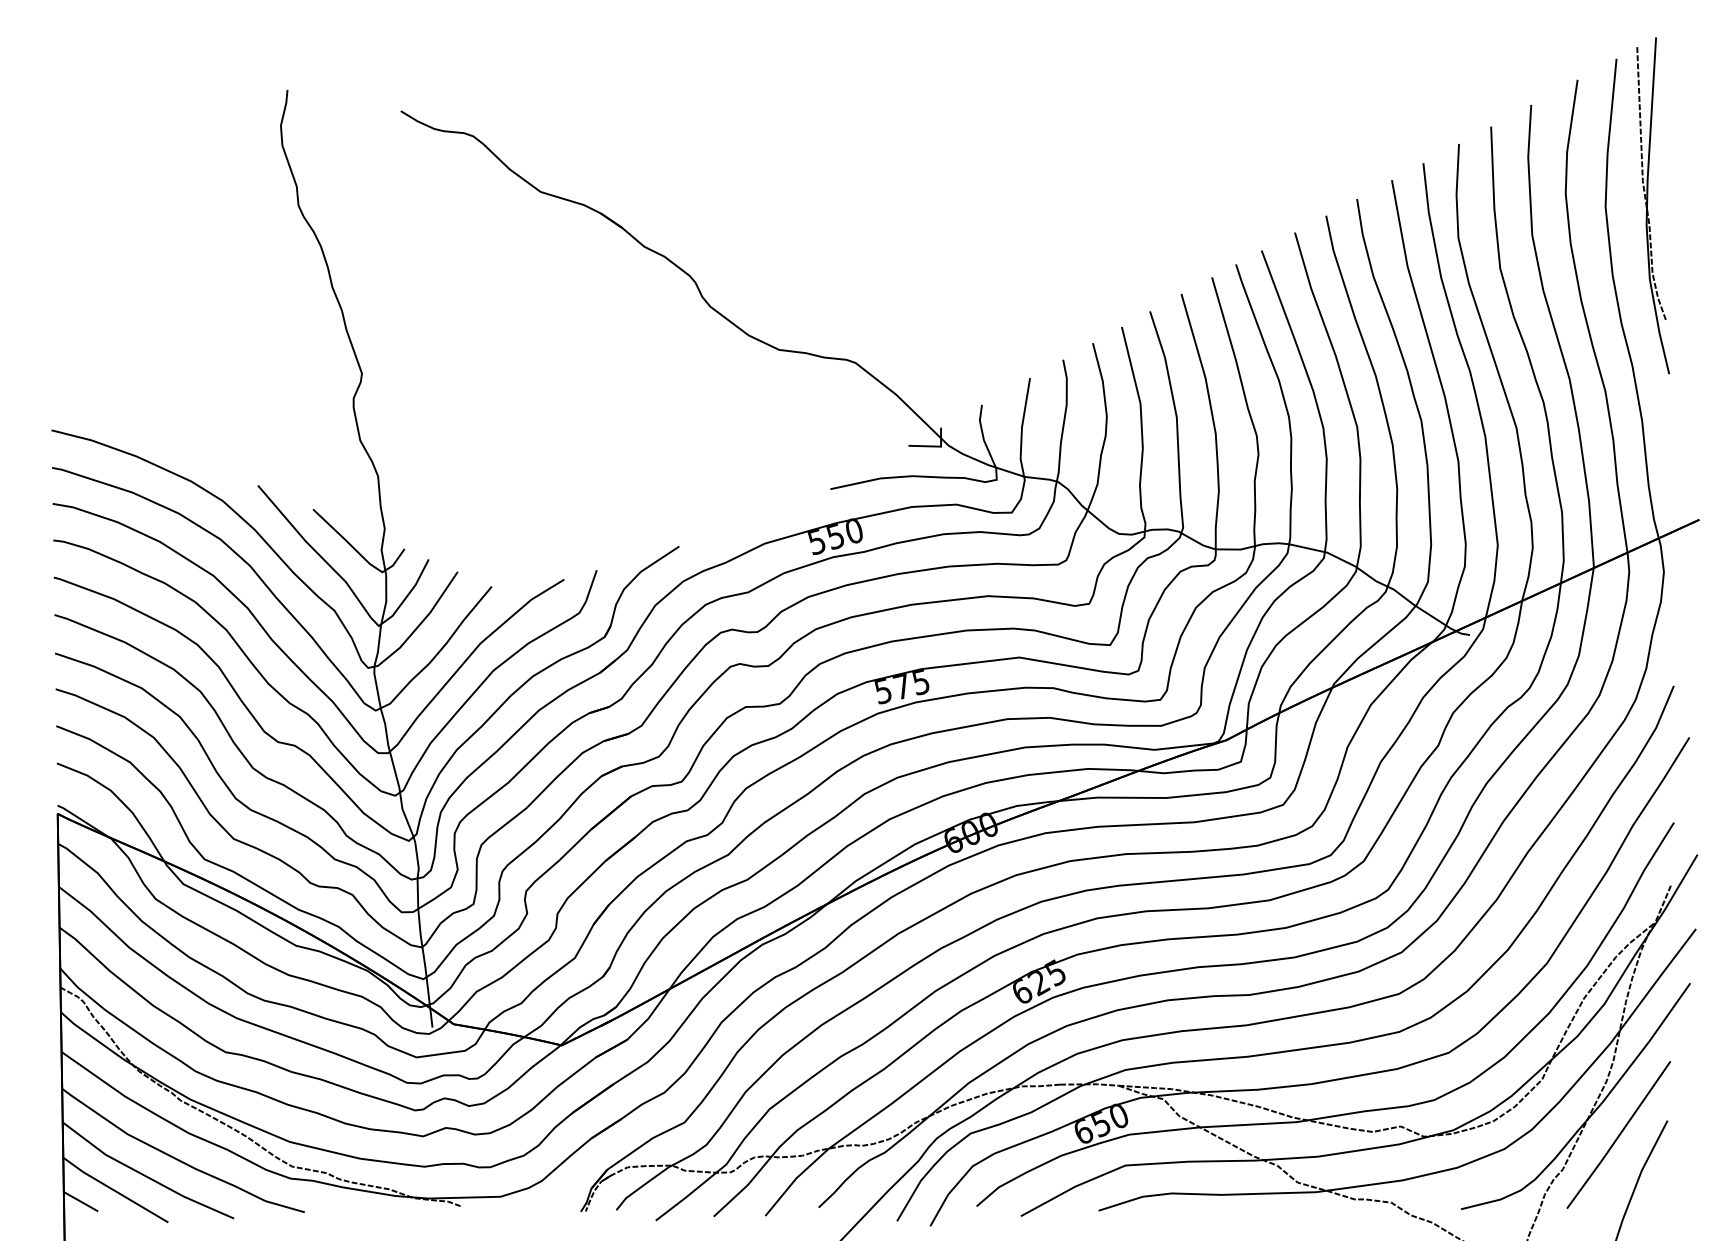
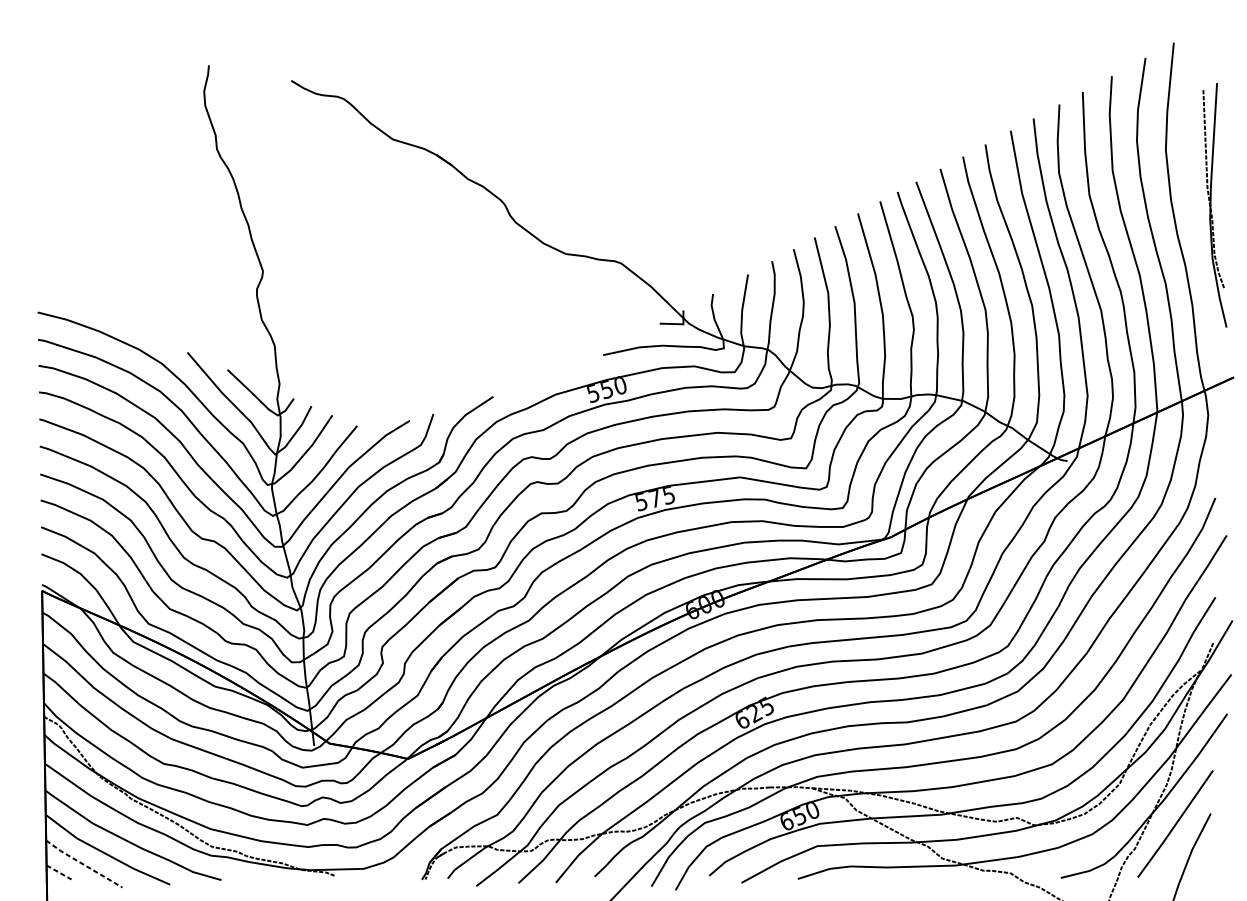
part: (1652, 205) -> (1214, 205), moved
line: (115, 1190) -> (84, 864), solid -> dashed
line: (81, 1201) -> (59, 872), solid -> dashed

